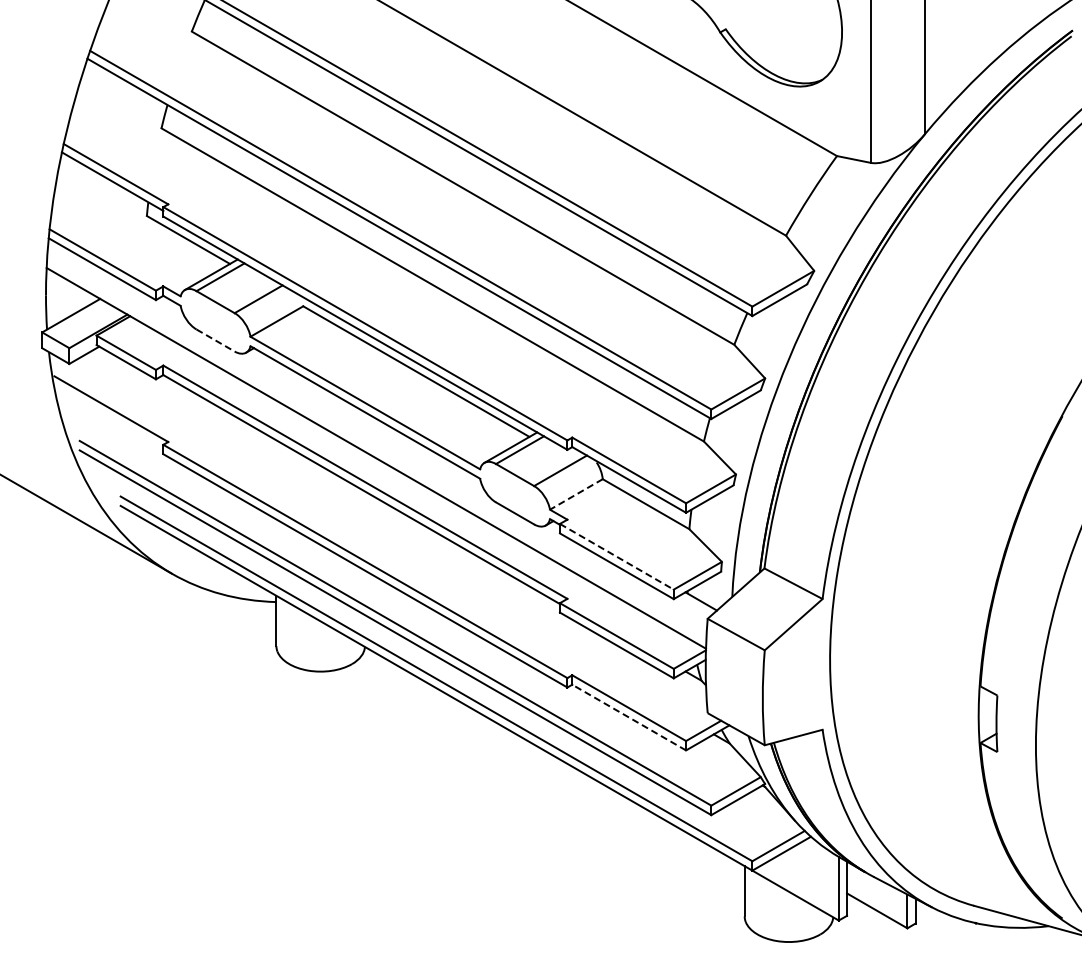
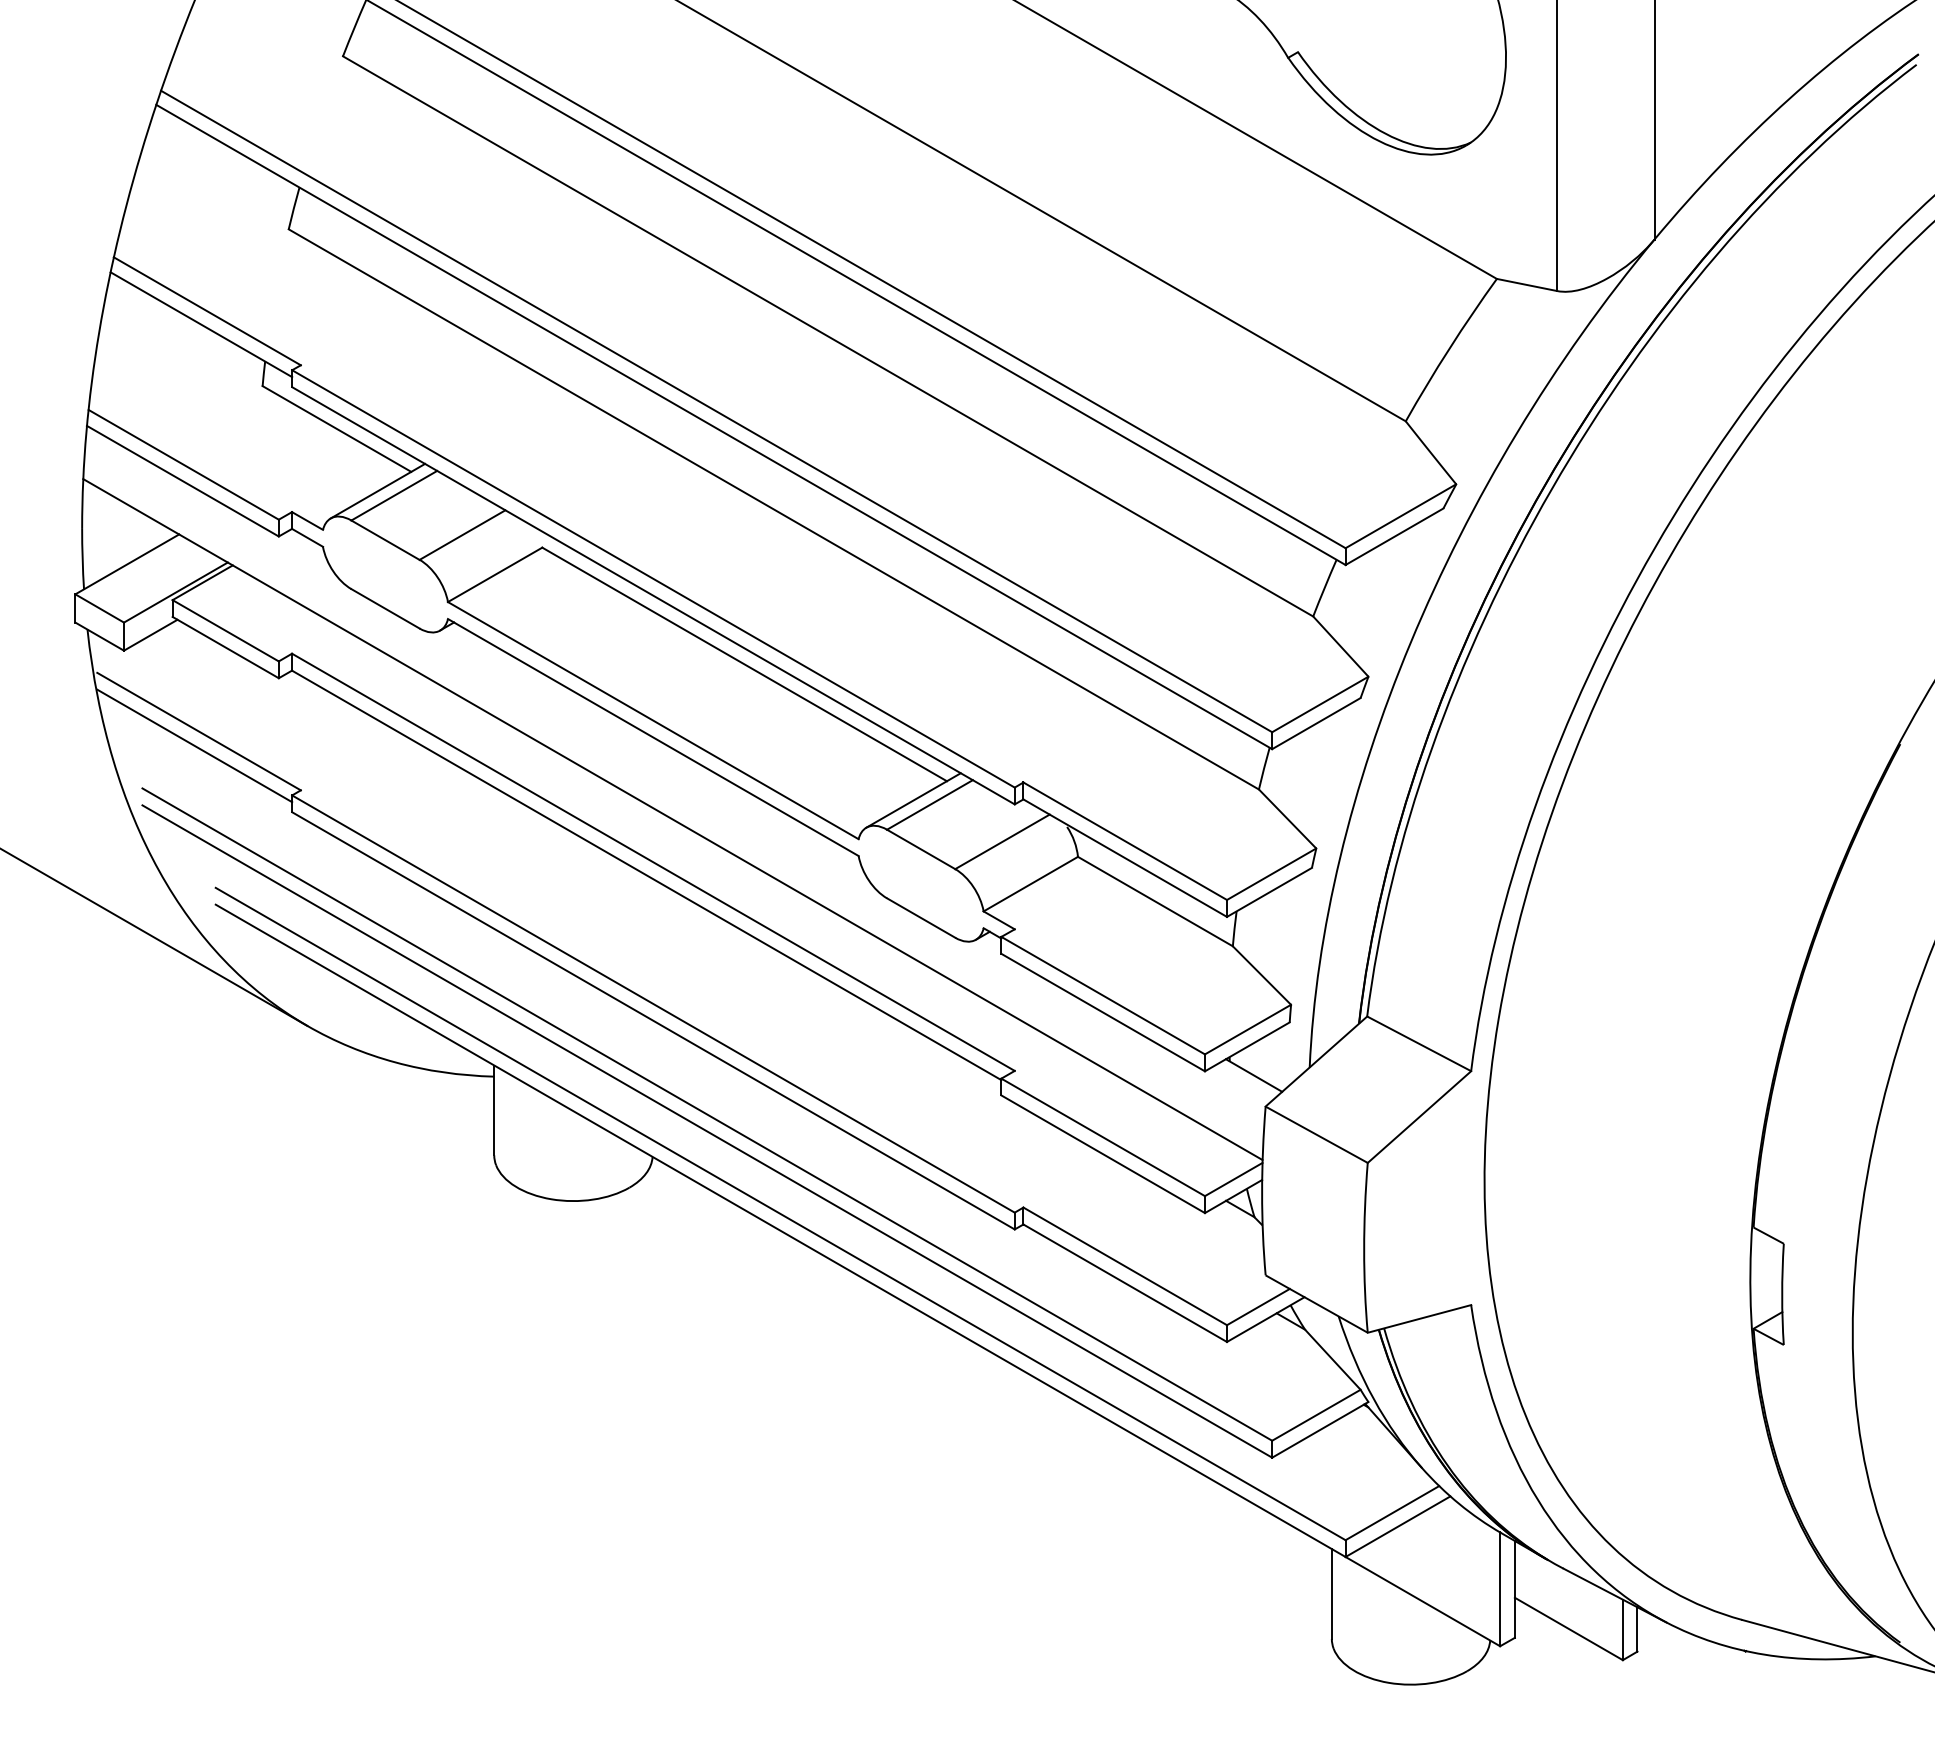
line: (216, 340) -> (387, 608), dashed -> solid
line: (108, 416) -> (193, 744), added
line: (575, 494) -> (1029, 884), dashed -> solid
line: (616, 556) -> (1102, 995), dashed -> solid
line: (629, 717) -> (1125, 1283), dashed -> solid

